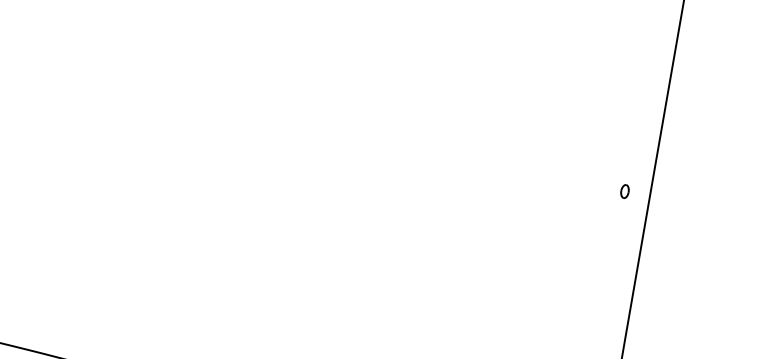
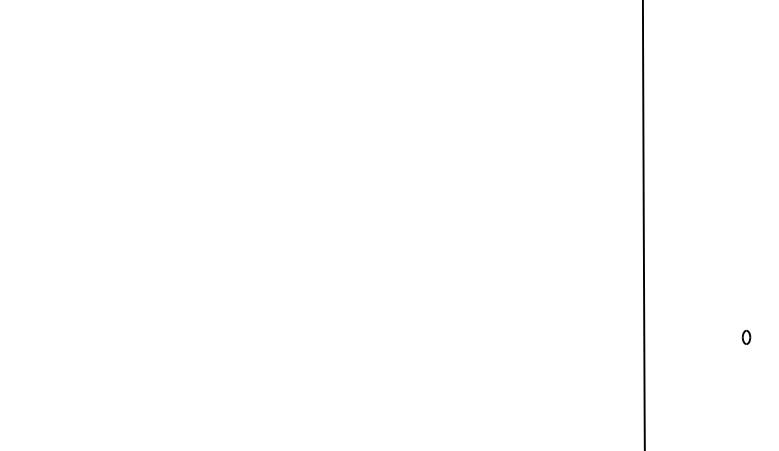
part: (625, 190) -> (746, 336), moved

